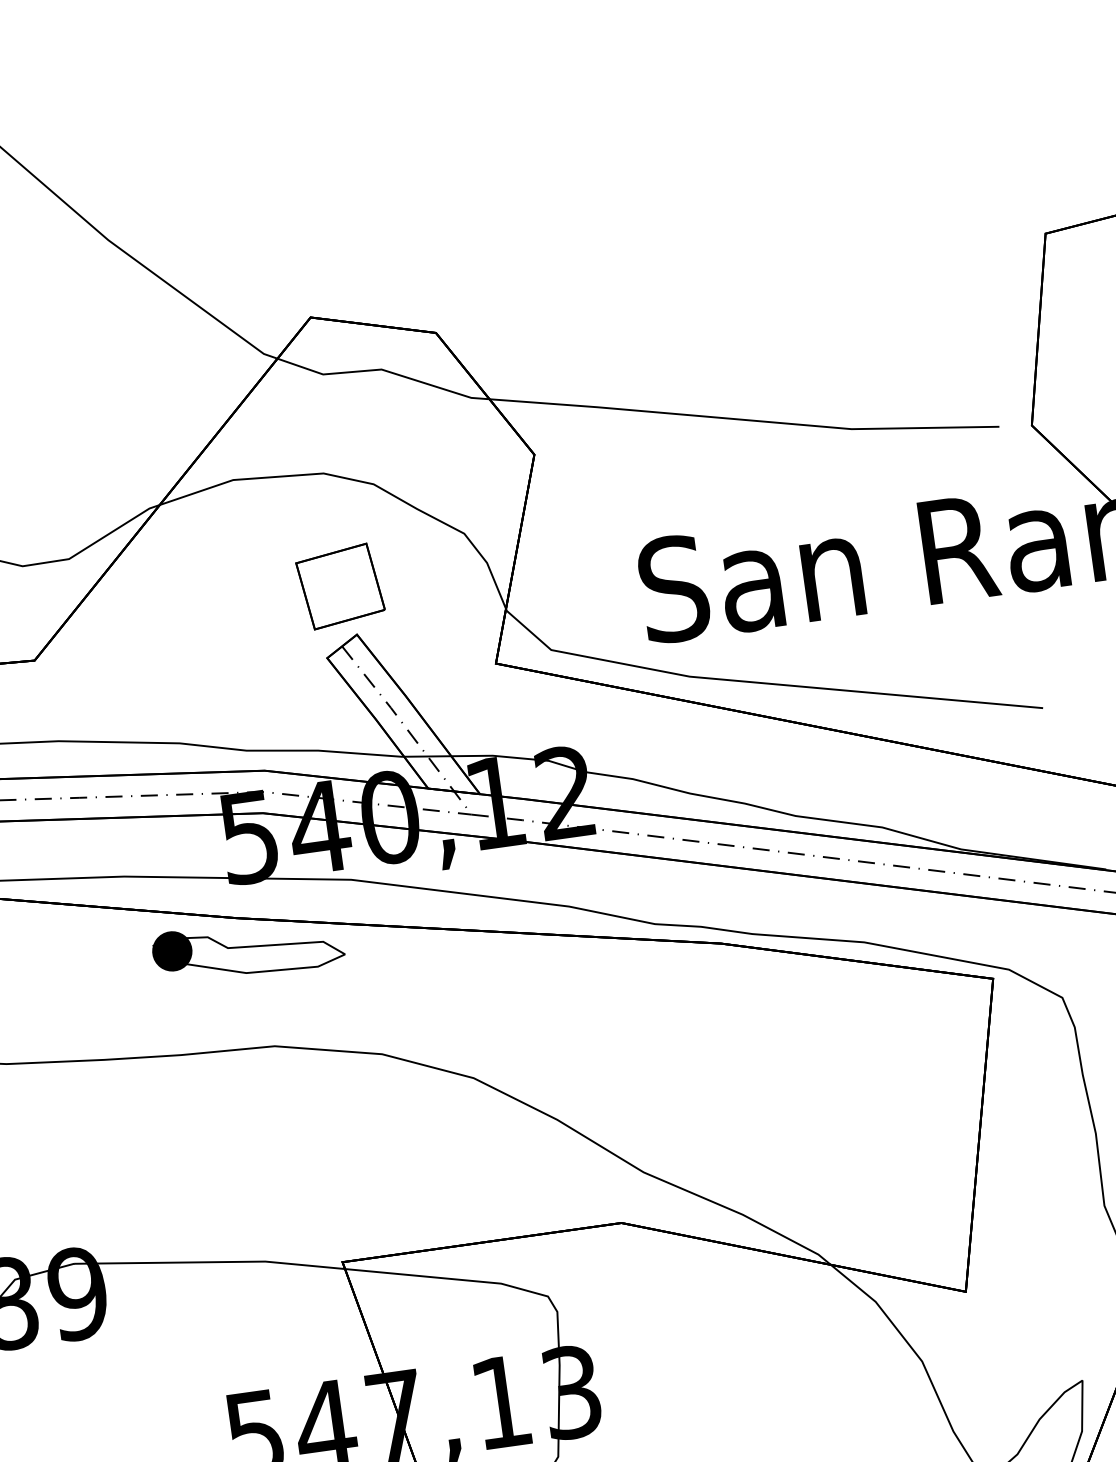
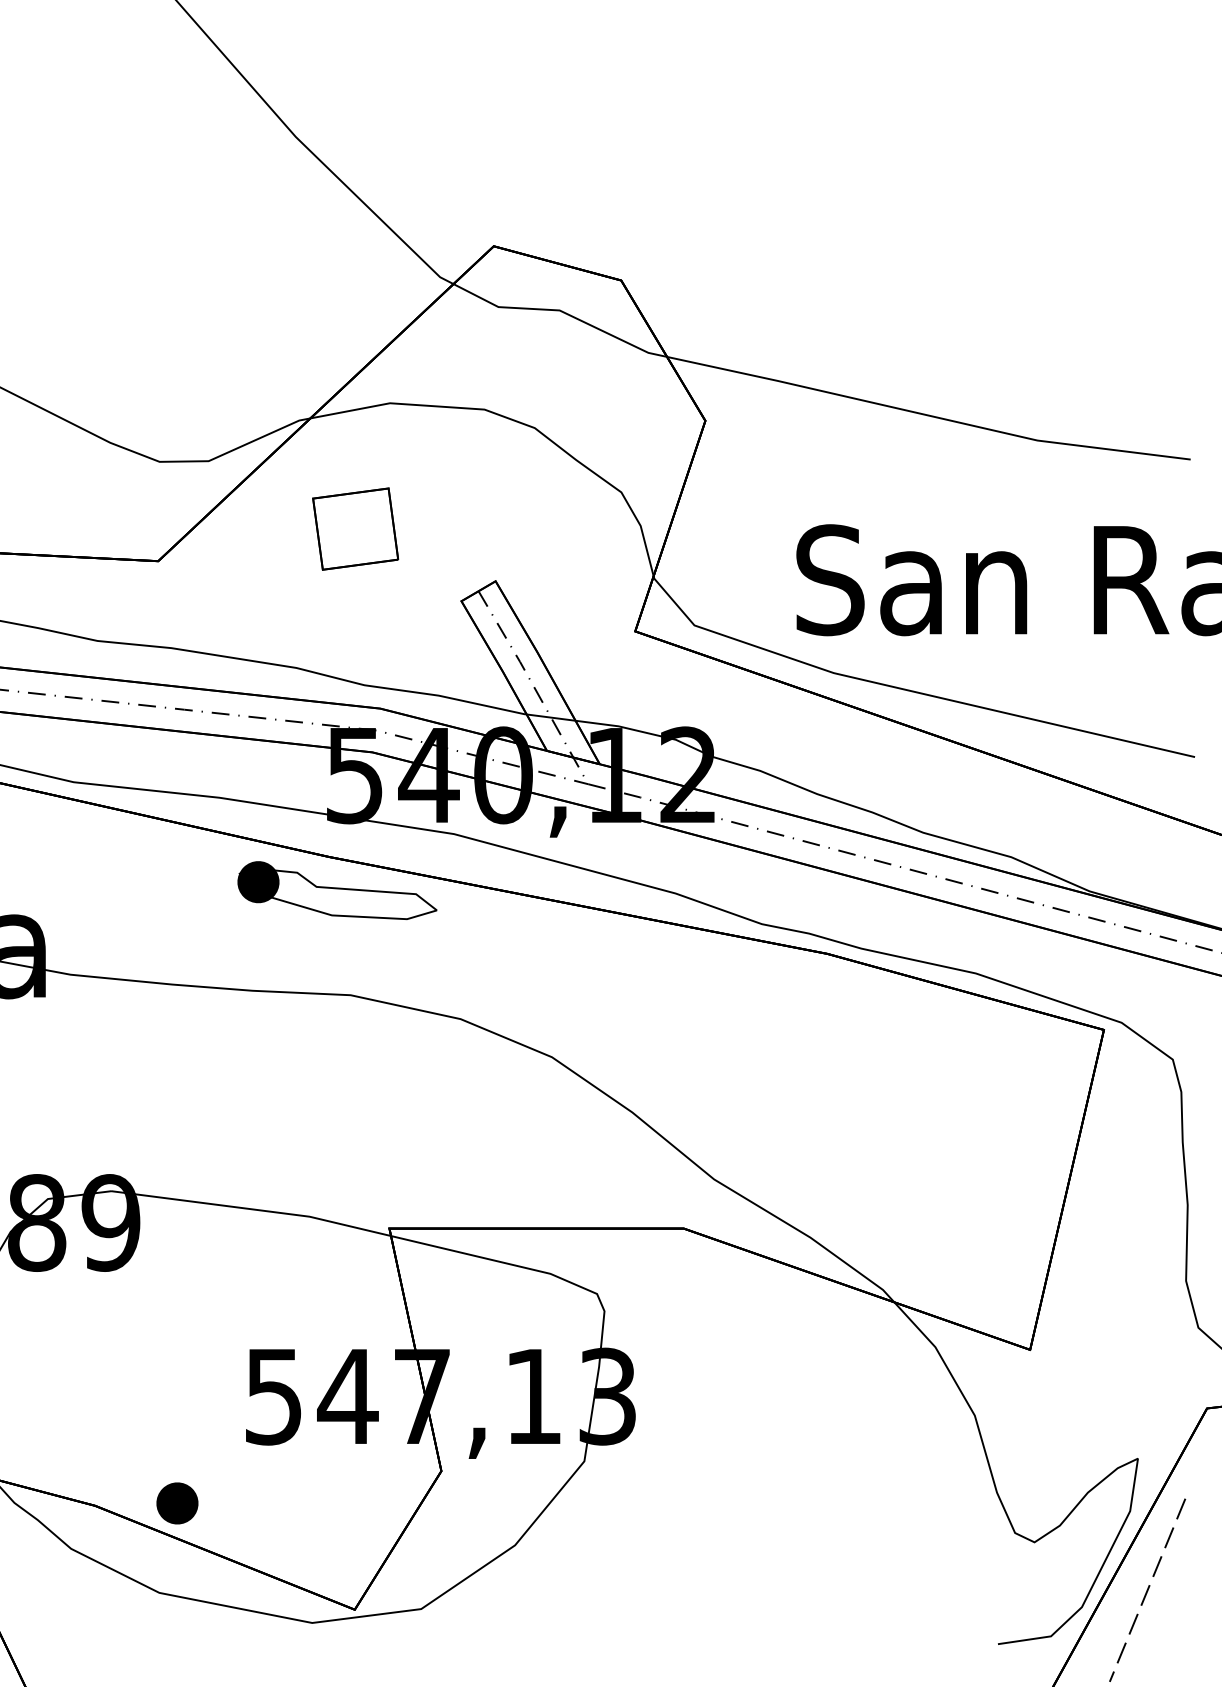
part: (340, 586) -> (355, 528), moved

